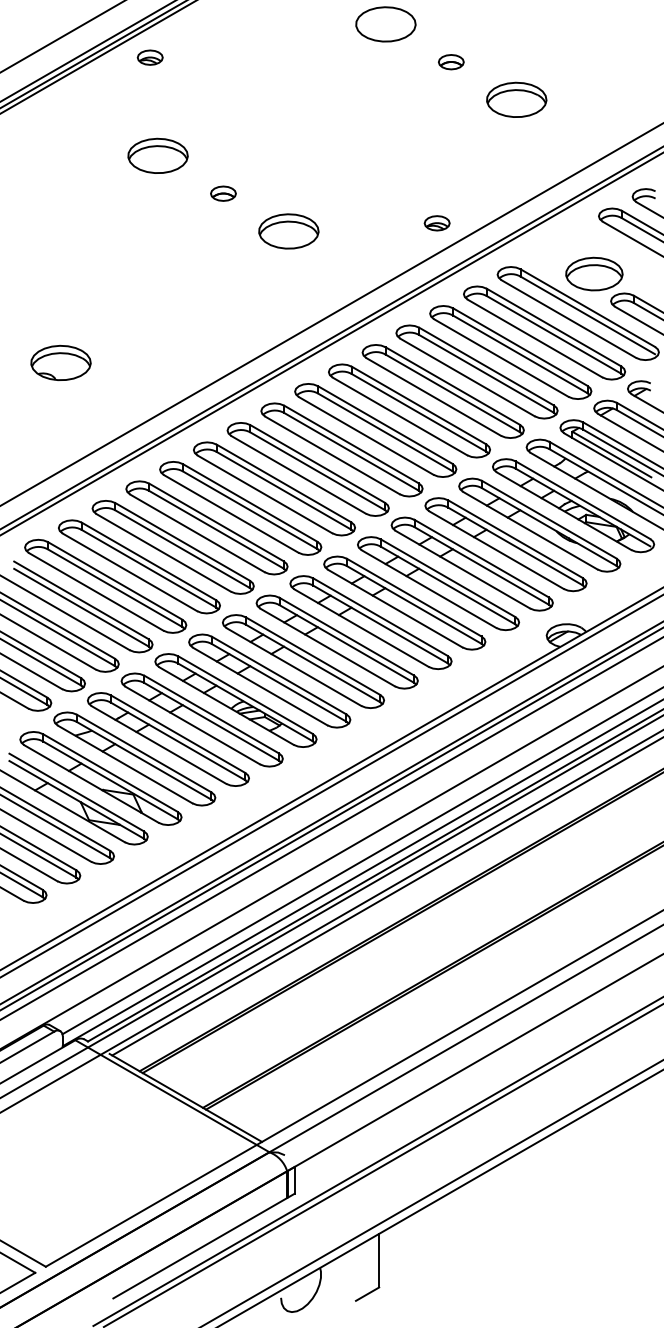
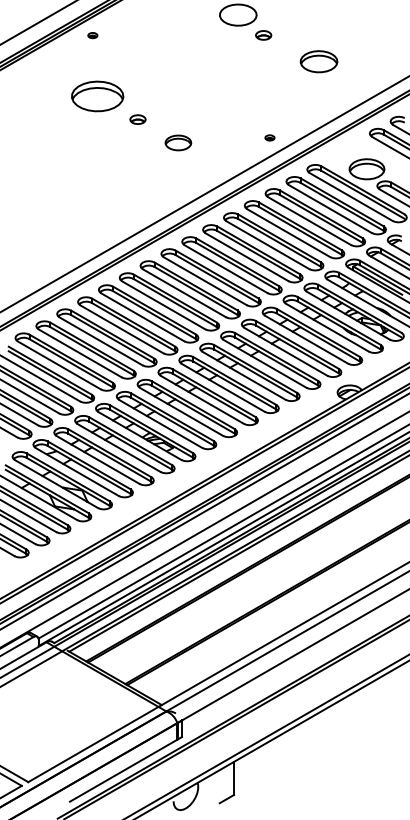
part: (149, 57) -> (92, 35), size x0.6
part: (451, 62) -> (263, 35), moved
part: (157, 154) -> (97, 95), size x1.4
part: (436, 222) -> (269, 137), size x0.6
part: (289, 230) -> (178, 142), size x0.7
part: (60, 361) -> (37, 223), removed

